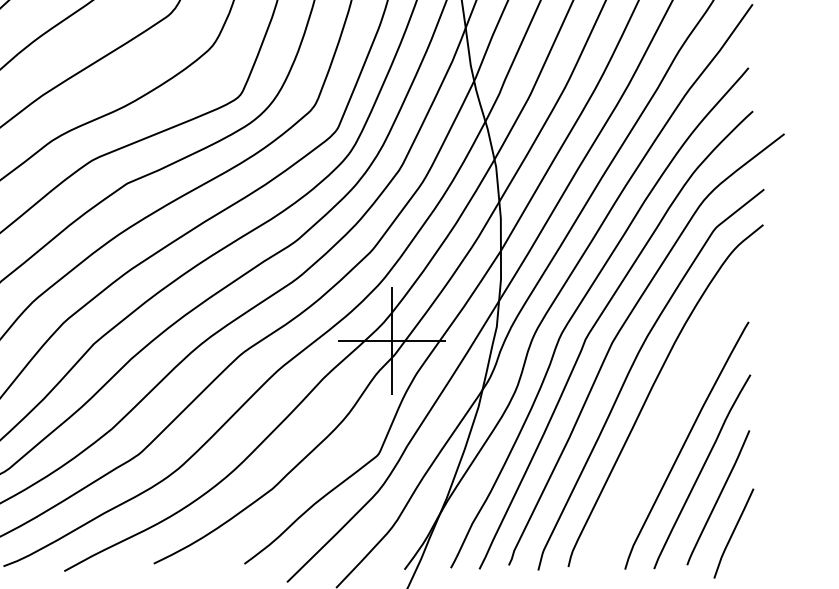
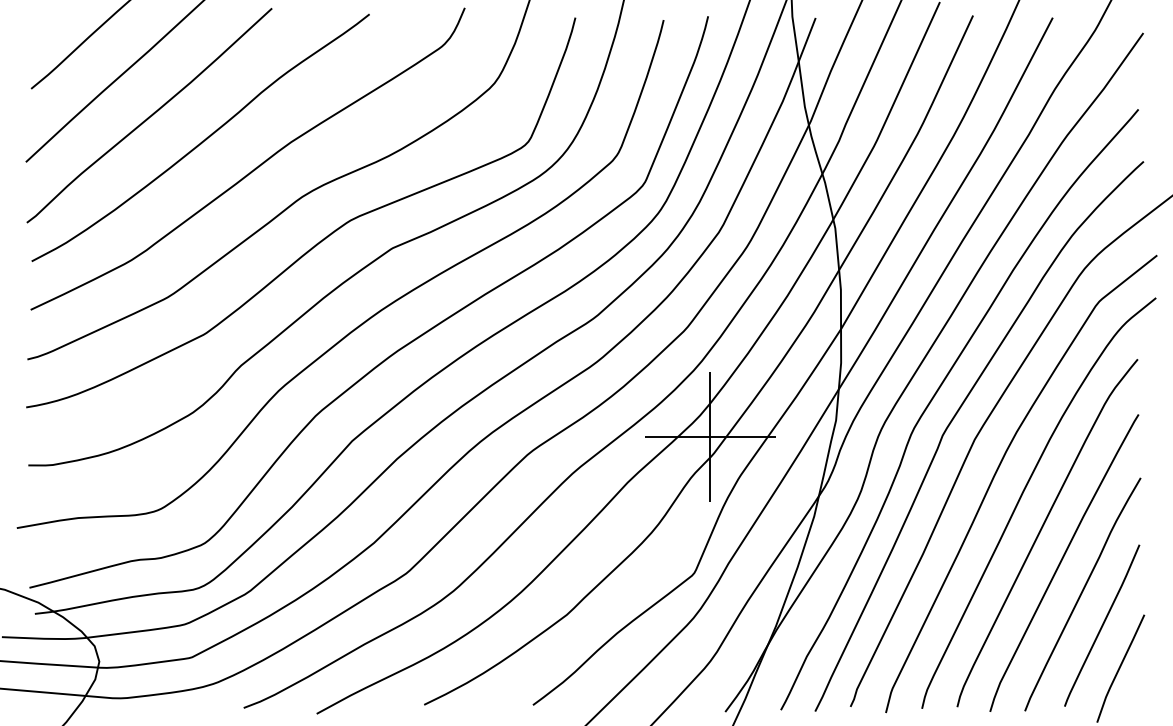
curve: (667, 419) -> (1041, 531), added

